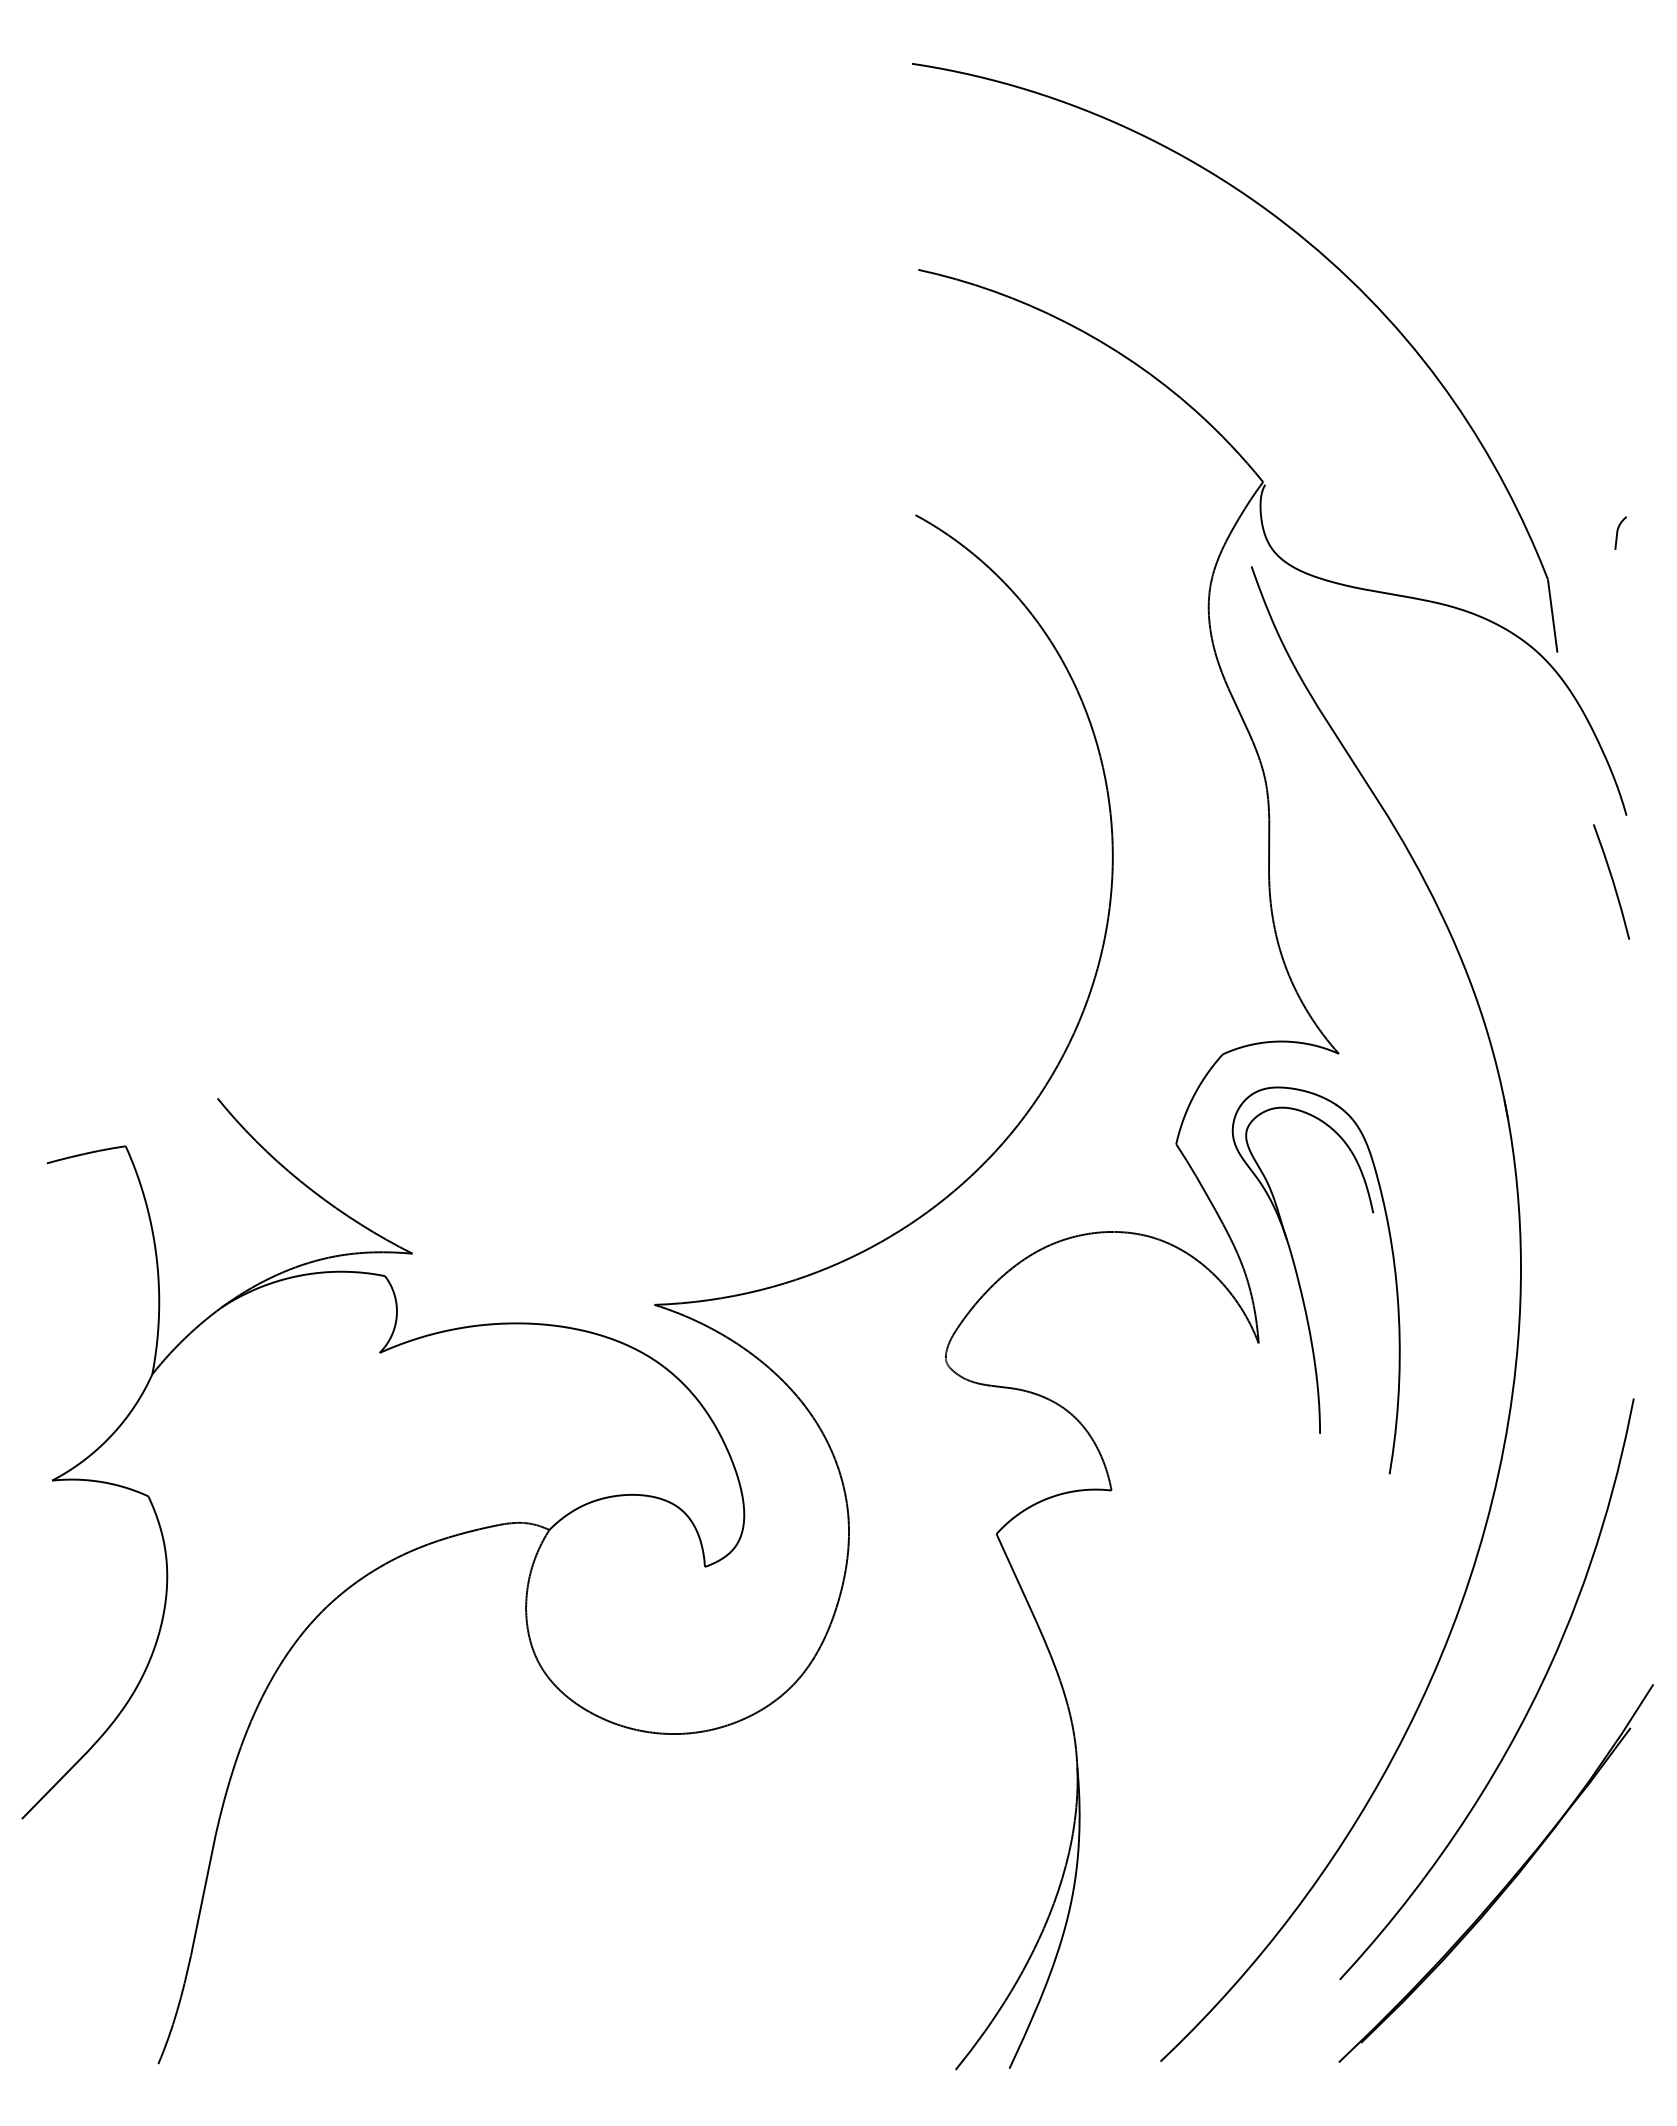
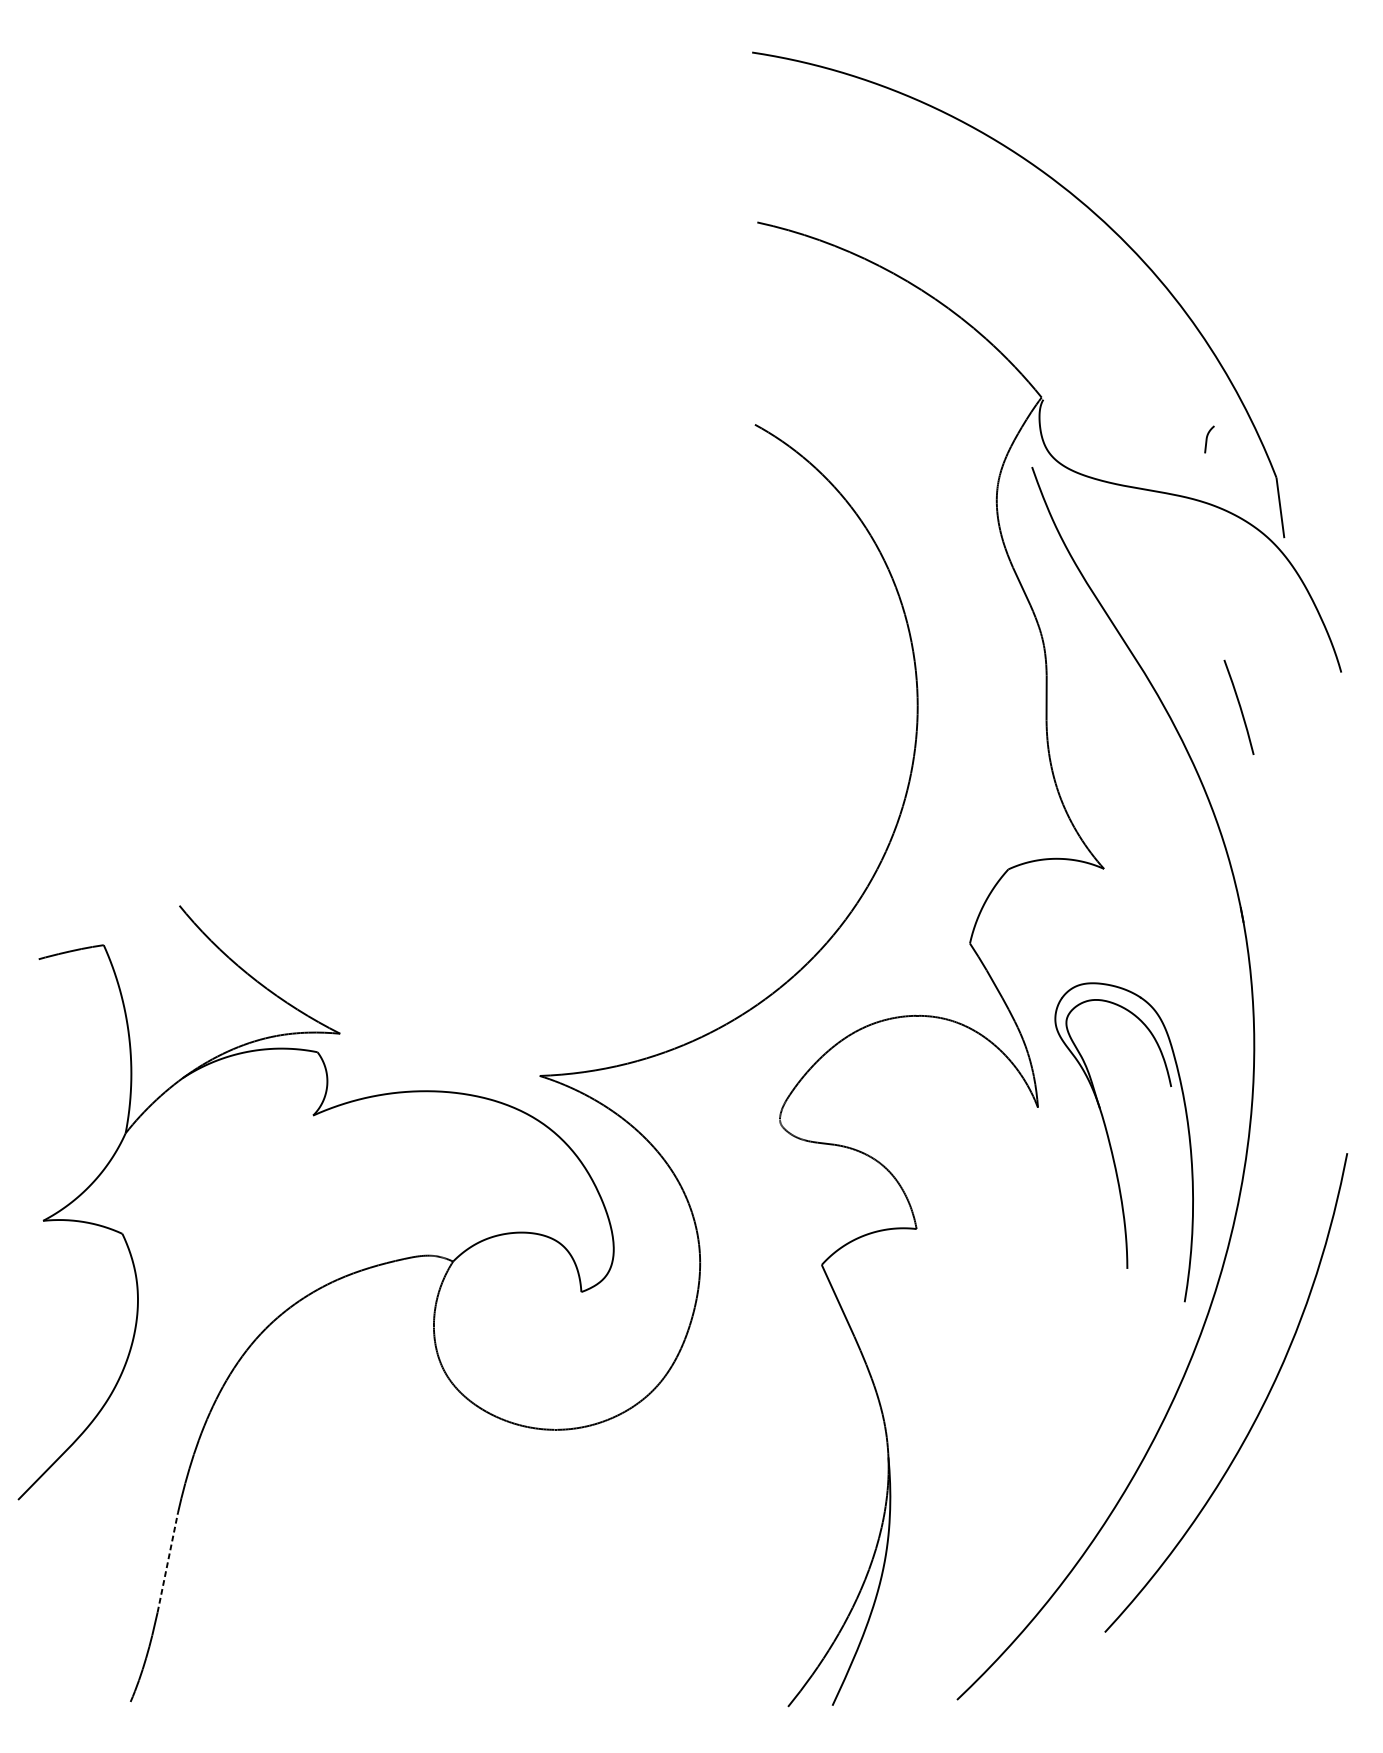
curve: (1618, 532) -> (1207, 439), moved
line: (1611, 880) -> (1239, 706), moved
part: (1300, 1284) -> (1111, 1145), moved
part: (1508, 1881) -> (1243, 1551), removed
line: (203, 1895) -> (167, 1562), solid -> dashed

